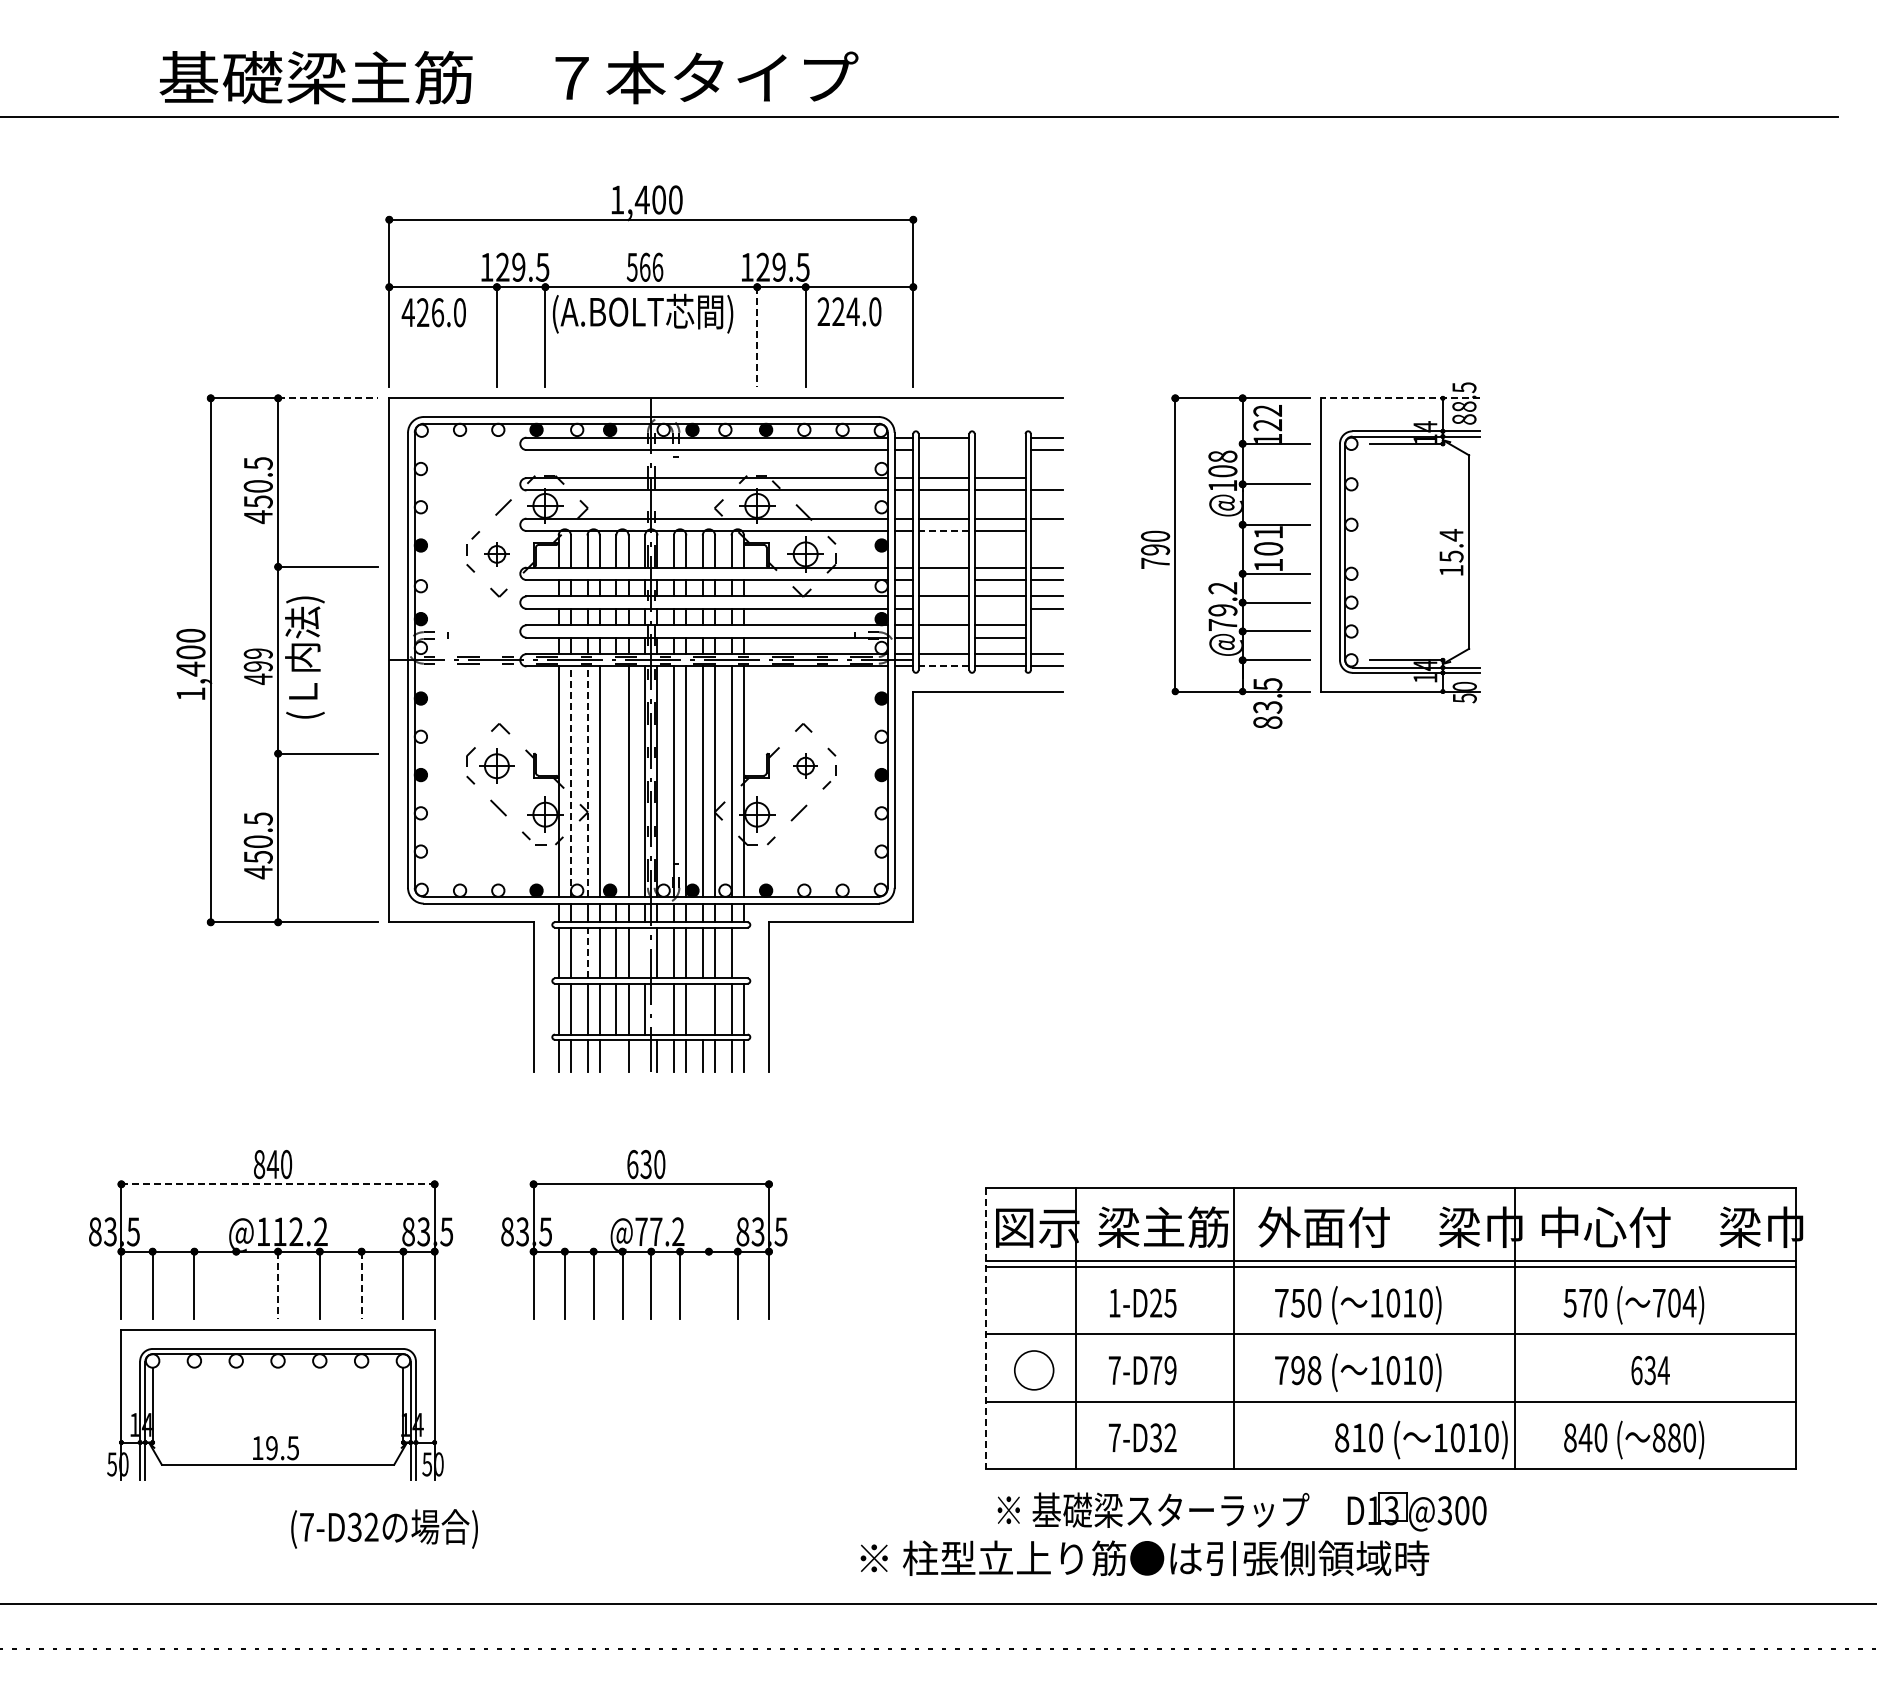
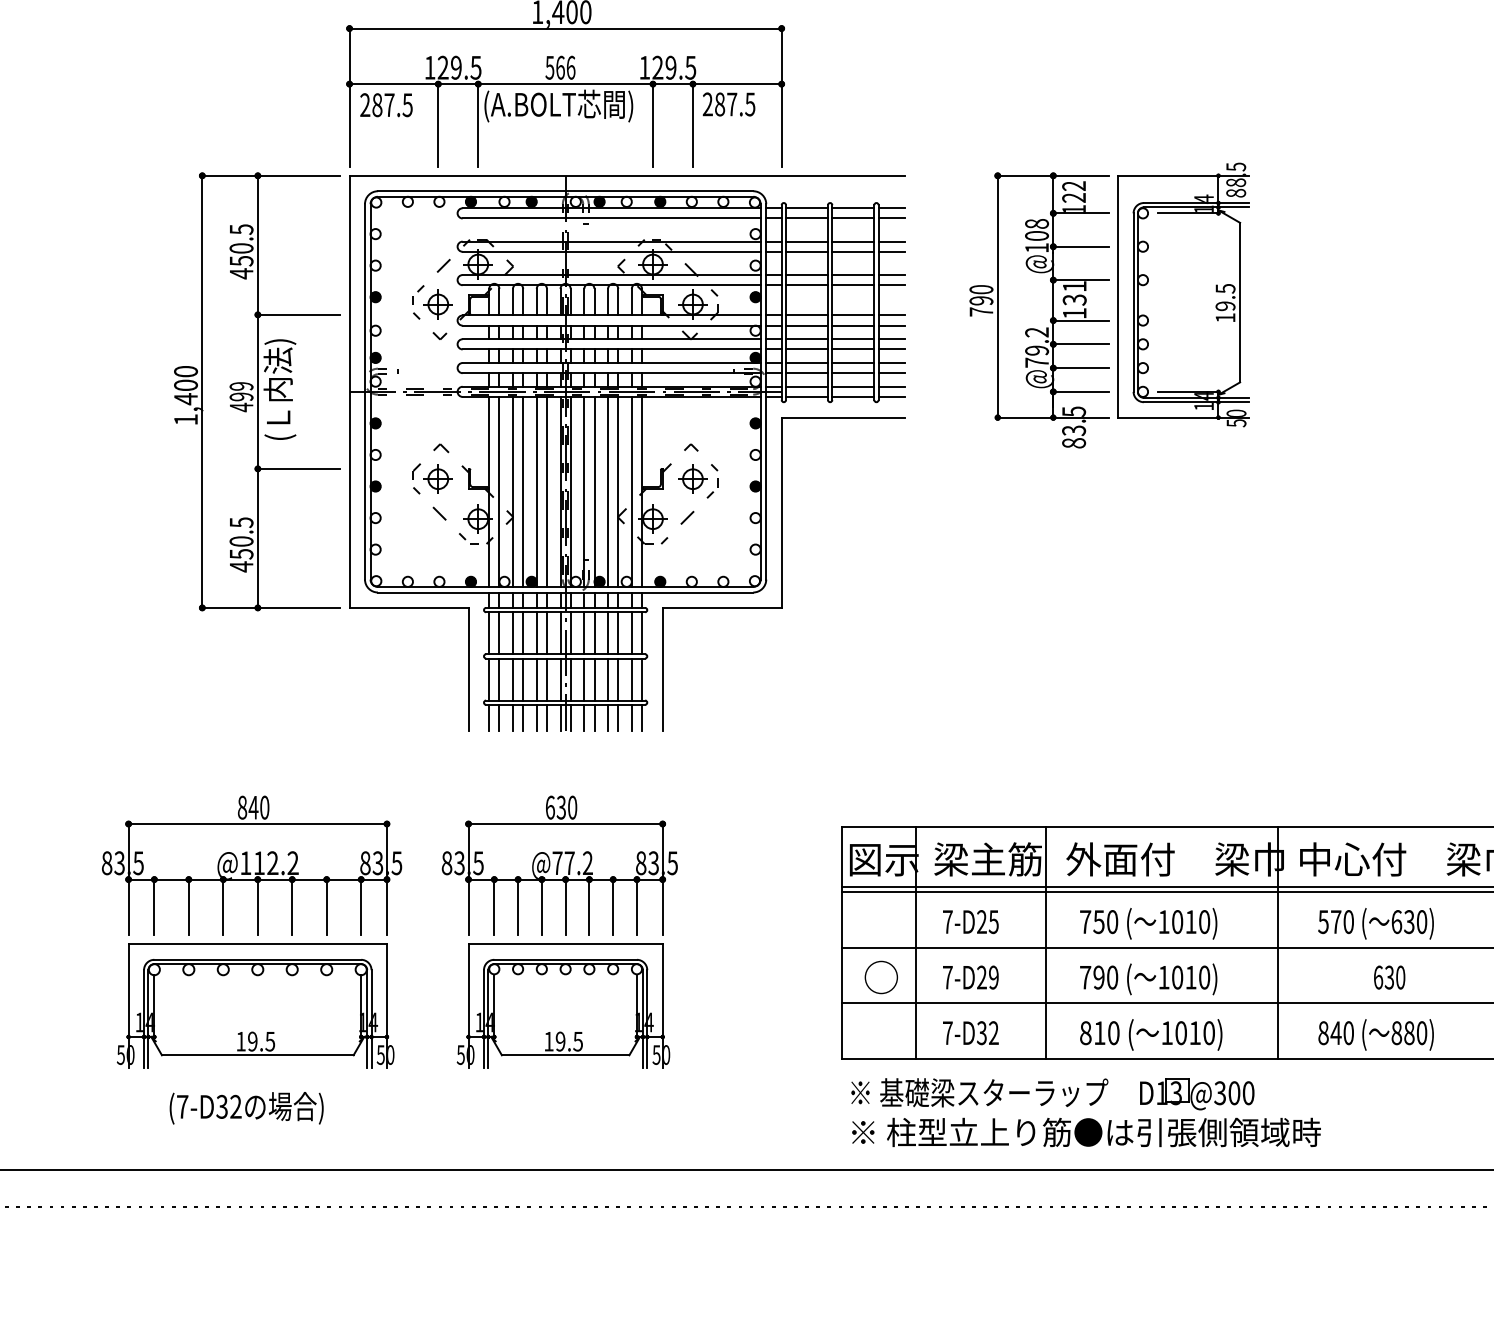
text: (856, 311) -> (734, 104), 224.0 -> 287.5
text: (433, 312) -> (386, 105), 426.0 -> 287.5
line: (757, 337) -> (653, 125), dashed -> solid
line: (328, 398) -> (299, 175), dashed -> solid
line: (1400, 398) -> (1183, 175), dashed -> solid
line: (999, 437) -> (852, 208), added
line: (943, 450) -> (806, 218), added
line: (999, 450) -> (852, 218), added
line: (1046, 478) -> (891, 241), added
line: (943, 530) -> (806, 284), dashed -> solid
line: (1046, 530) -> (891, 284), added
text: (1451, 545) -> (1225, 297), 15.4 -> 19.5
text: (1268, 548) -> (1074, 299), 101 -> 131
part: (496, 554) -> (437, 304), size x1.43
line: (943, 580) -> (806, 326), added
line: (943, 608) -> (806, 349), added
line: (999, 608) -> (852, 349), added
line: (1046, 625) -> (891, 363), added
line: (943, 637) -> (806, 373), added
line: (1046, 637) -> (891, 373), added
line: (943, 666) -> (806, 396), dashed -> solid
part: (805, 765) -> (692, 478), size x1.43
line: (571, 781) -> (499, 491), dashed -> solid
line: (587, 781) -> (513, 491), dashed -> solid
line: (616, 781) -> (536, 491), added
line: (587, 952) -> (513, 632), dashed -> solid
line: (645, 952) -> (560, 632), added
line: (743, 952) -> (641, 632), added
line: (657, 1008) -> (570, 679), added
line: (702, 1008) -> (607, 679), added
line: (616, 1055) -> (536, 717), added
line: (645, 1055) -> (560, 717), added
line: (278, 1184) -> (258, 824), dashed -> solid
line: (236, 1285) -> (223, 907), added
line: (278, 1285) -> (258, 907), dashed -> solid
line: (361, 1285) -> (326, 907), dashed -> solid
line: (708, 1285) -> (612, 907), added
text: (1674, 1302) -> (1409, 921), 704) -> 630)
text: (1114, 1303) -> (947, 922), 1-D25 -> 7-D25
line: (986, 1329) -> (842, 943), dashed -> solid
text: (1156, 1370) -> (982, 977), 7-D79 -> 7-D29
text: (1314, 1370) -> (1112, 977), 798 -> 790
text: (1663, 1370) -> (1400, 977), 634 -> 630
part: (648, 1404) -> (563, 1005), added
text: (1421, 1439) -> (1151, 1034), moved
text: (384, 1528) -> (246, 1107), moved
text: (1144, 1558) -> (1086, 1132), moved

